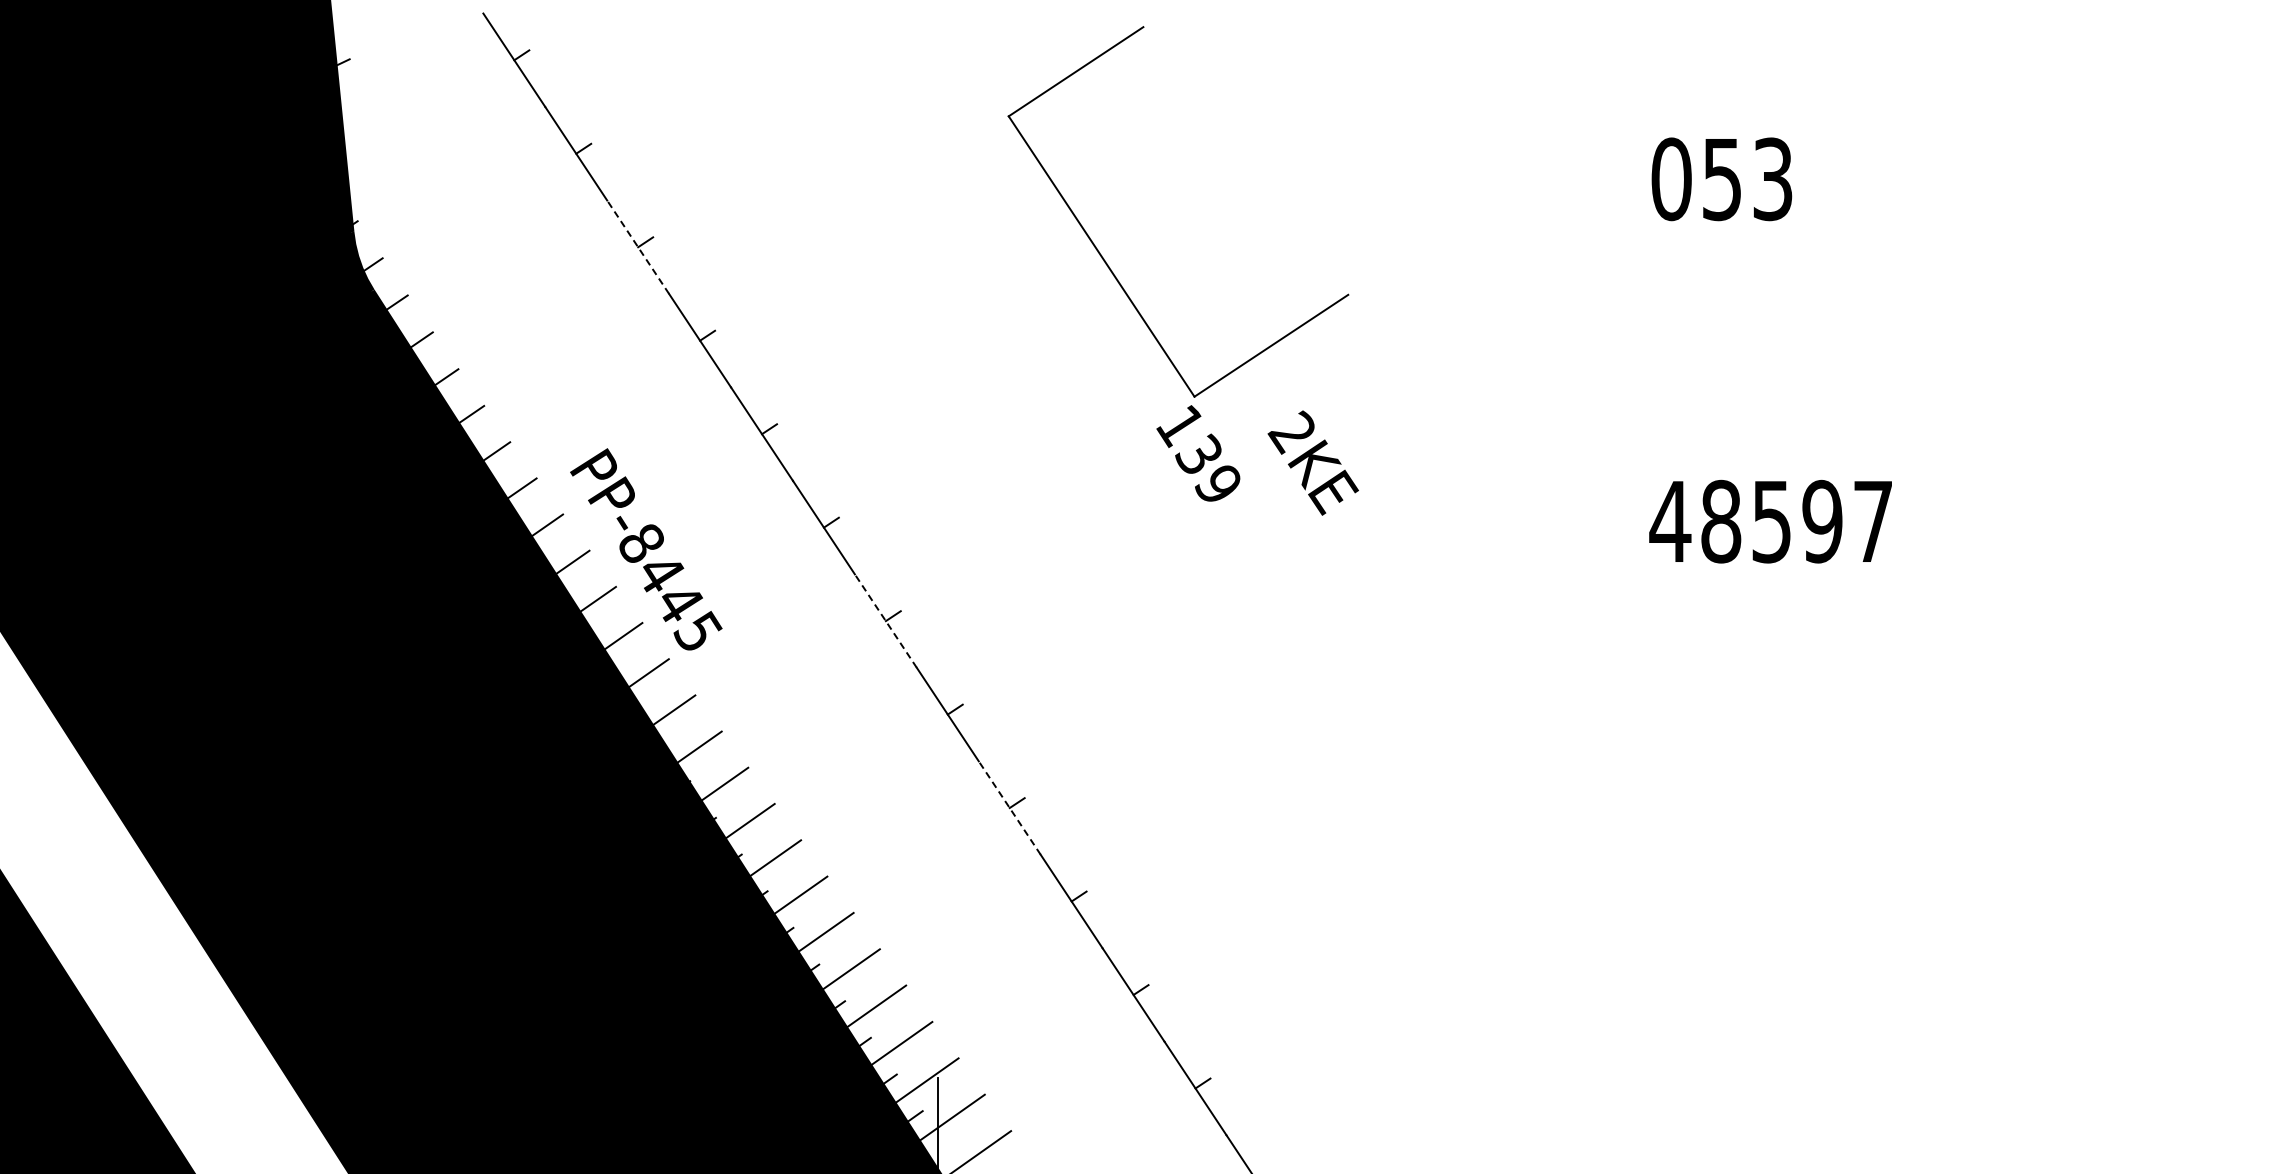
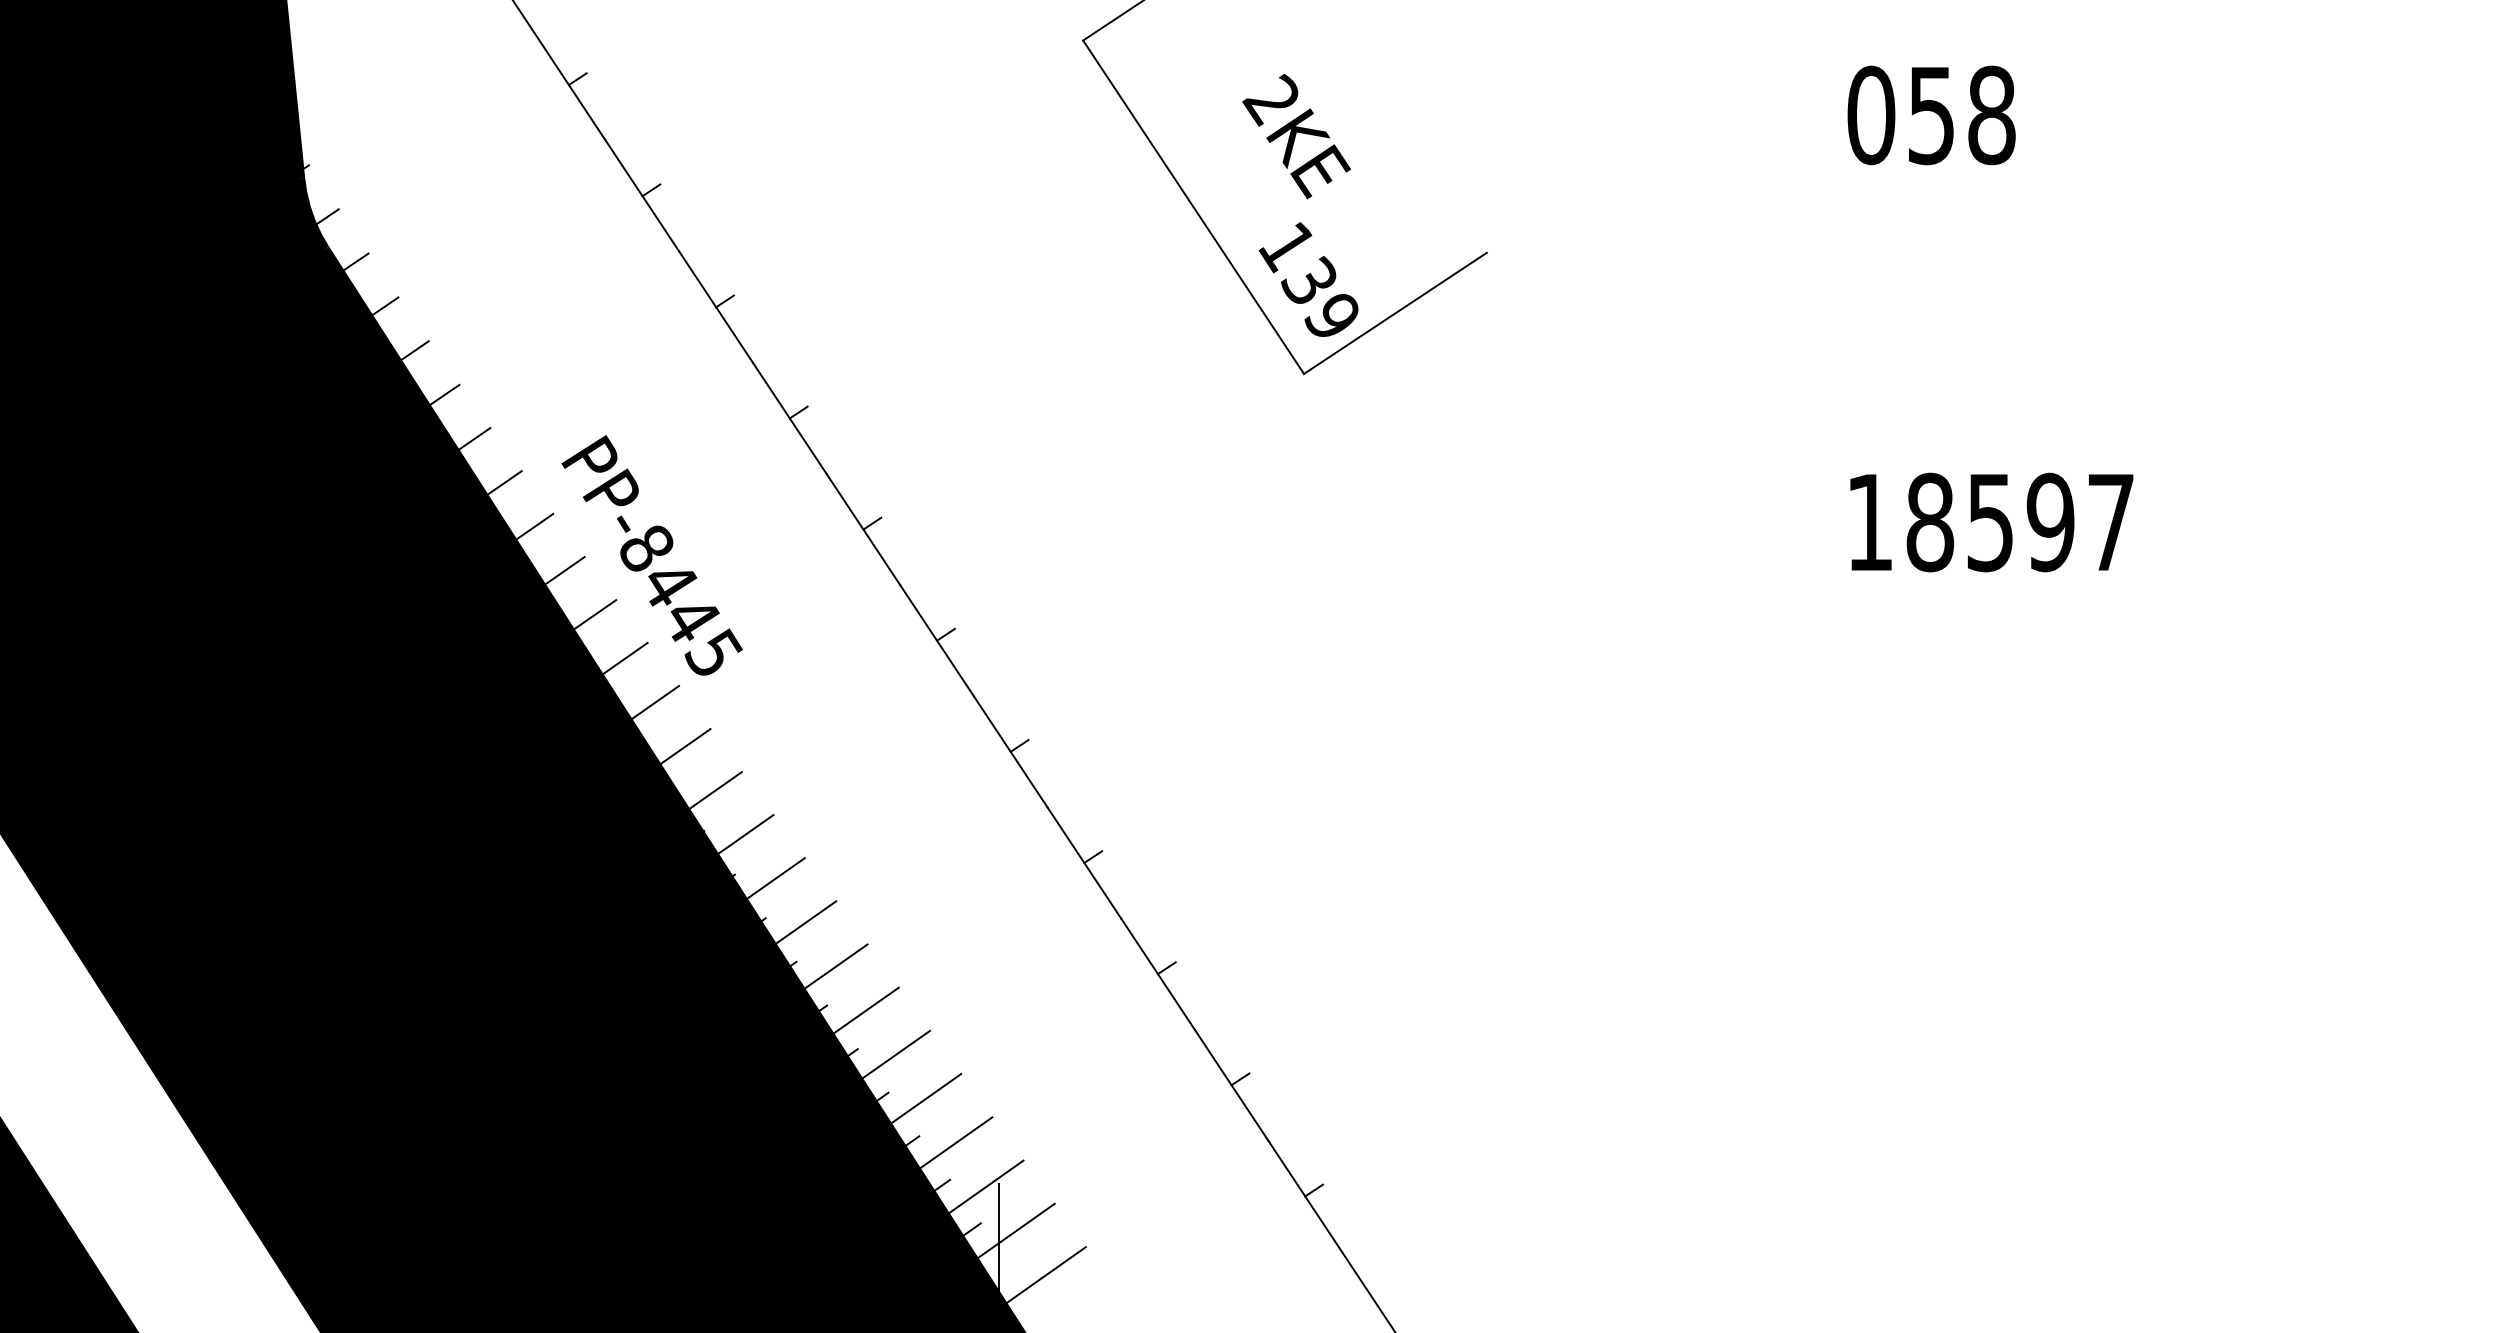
text: (1773, 179) -> (1992, 115), 053 -> 058
line: (637, 246) -> (641, 195), dashed -> solid
text: (1198, 453) -> (1308, 279), moved
text: (1312, 462) -> (1295, 135), moved
text: (1670, 521) -> (1869, 522), 48597 -> 18597
line: (885, 620) -> (936, 639), dashed -> solid
line: (1009, 807) -> (1084, 862), dashed -> solid

